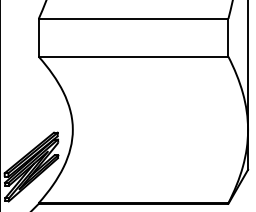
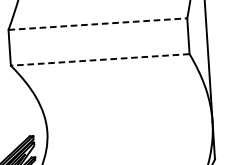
line: (133, 18) -> (97, 23), solid -> dashed
line: (133, 56) -> (100, 59), solid -> dashed

